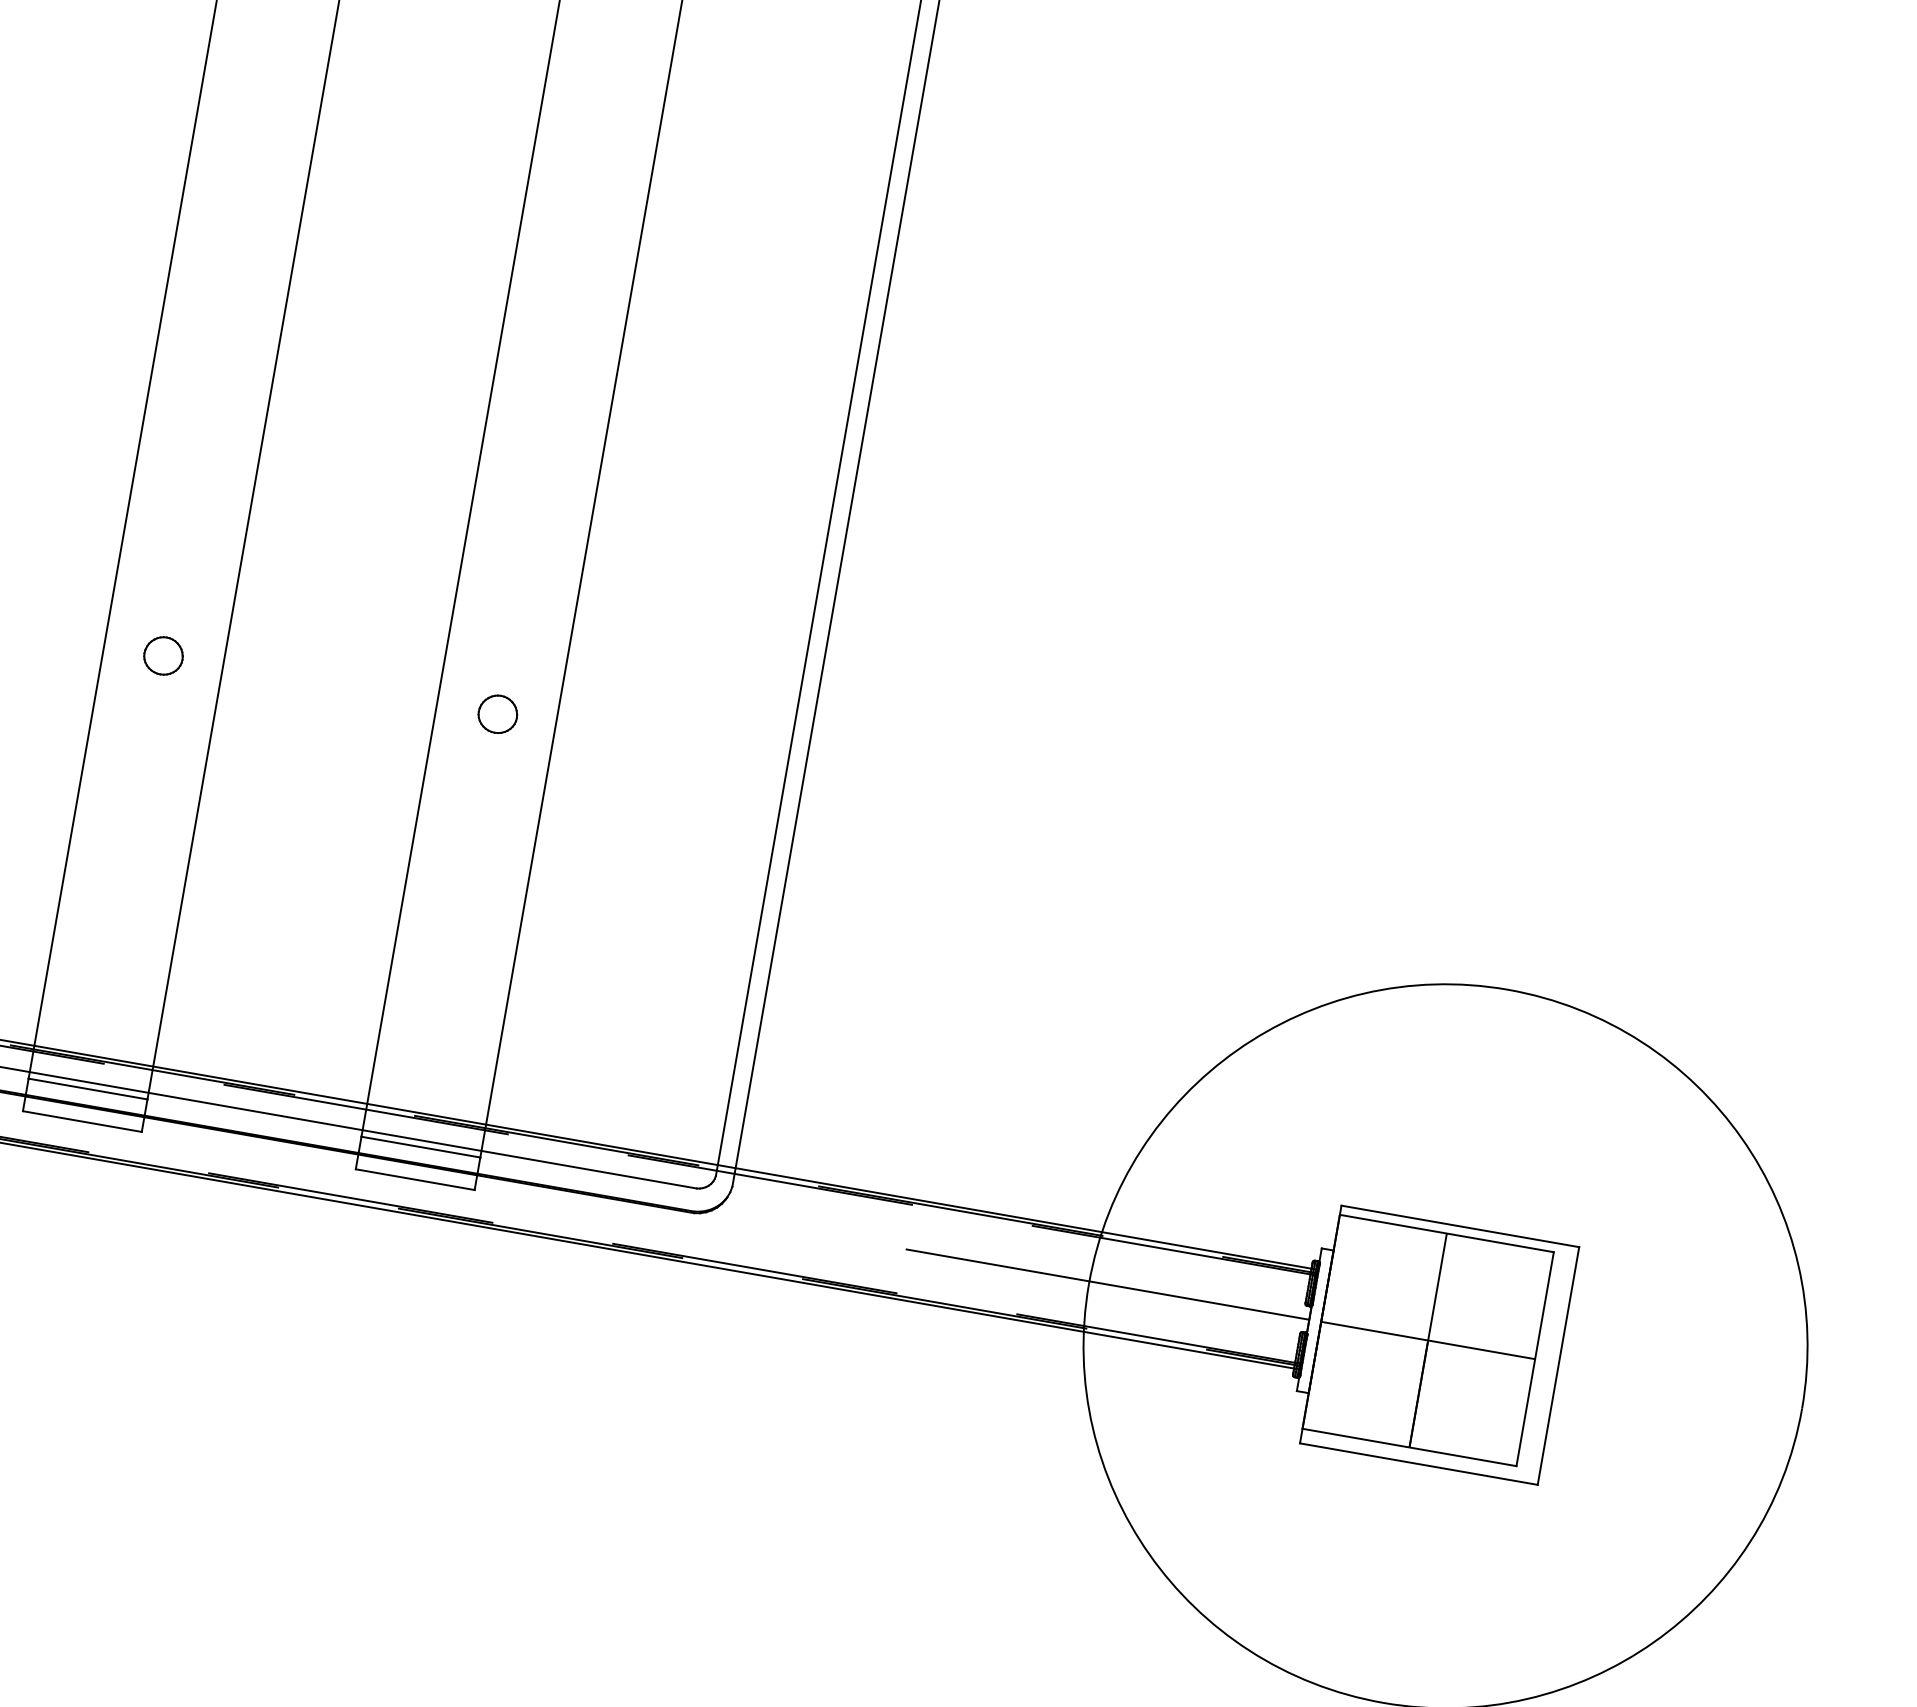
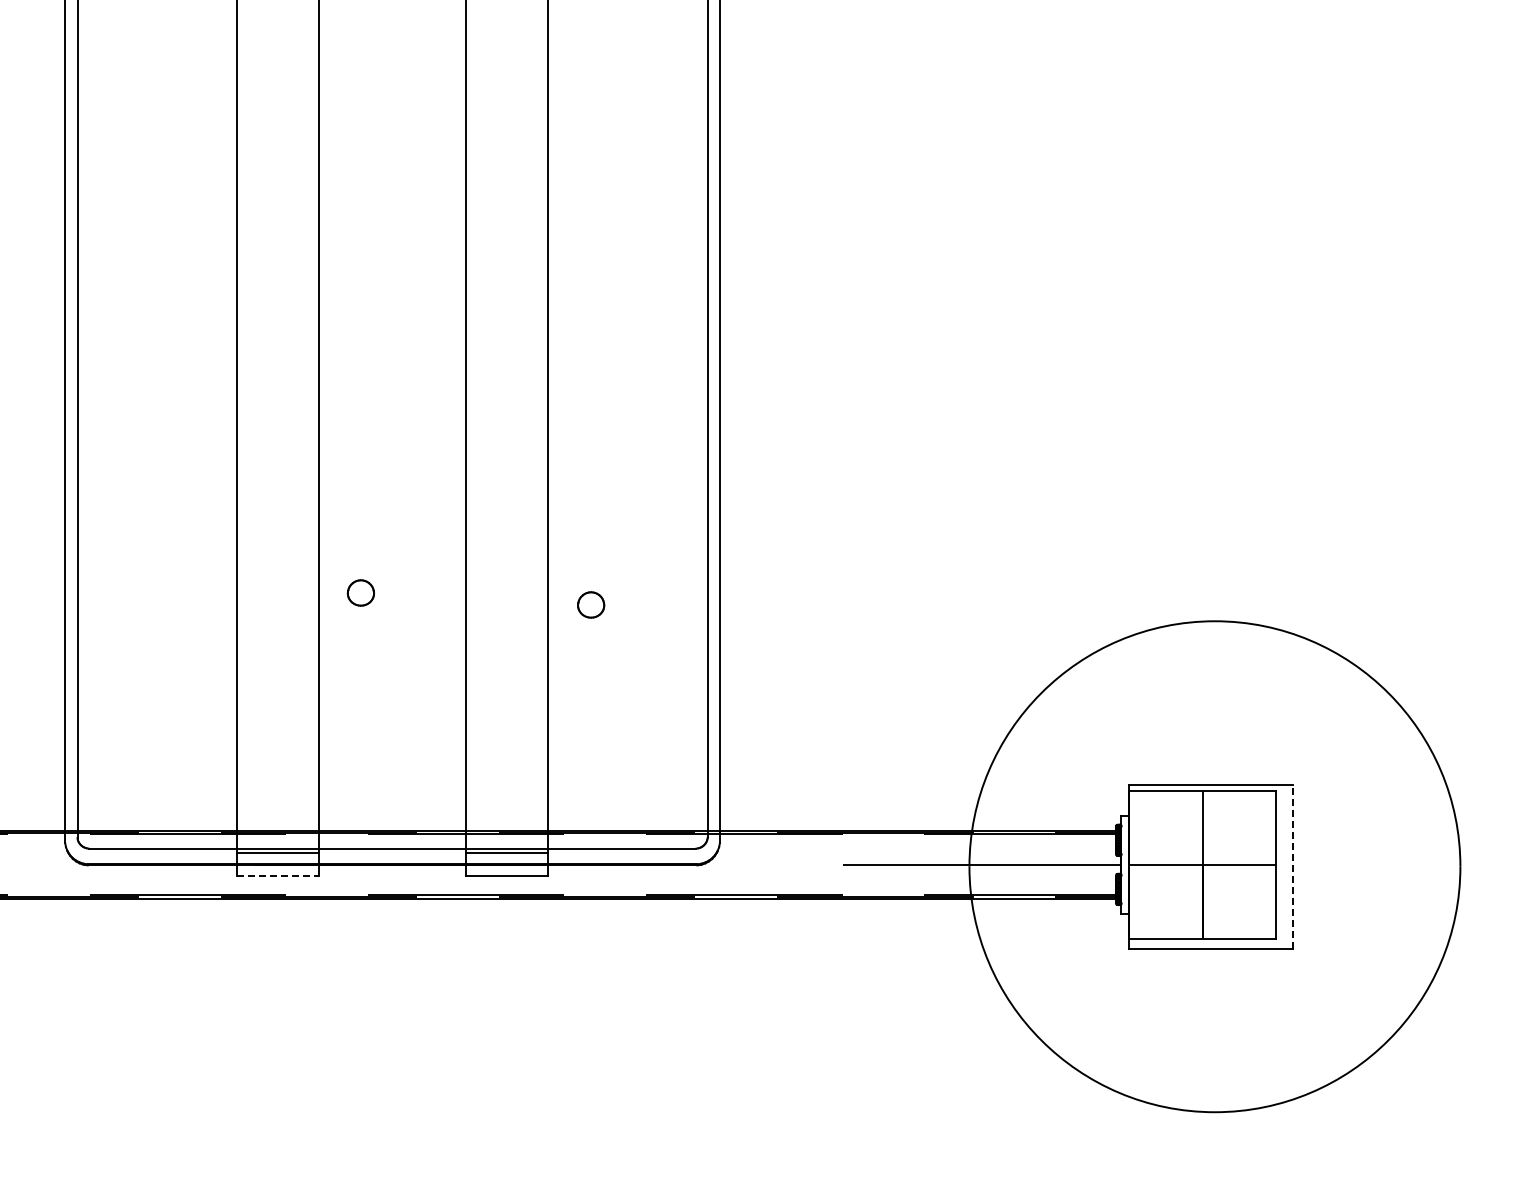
part: (163, 655) -> (360, 592), moved
part: (498, 713) -> (591, 604), moved
line: (83, 1121) -> (278, 875), solid -> dashed
line: (1558, 1365) -> (1292, 866), solid -> dashed

